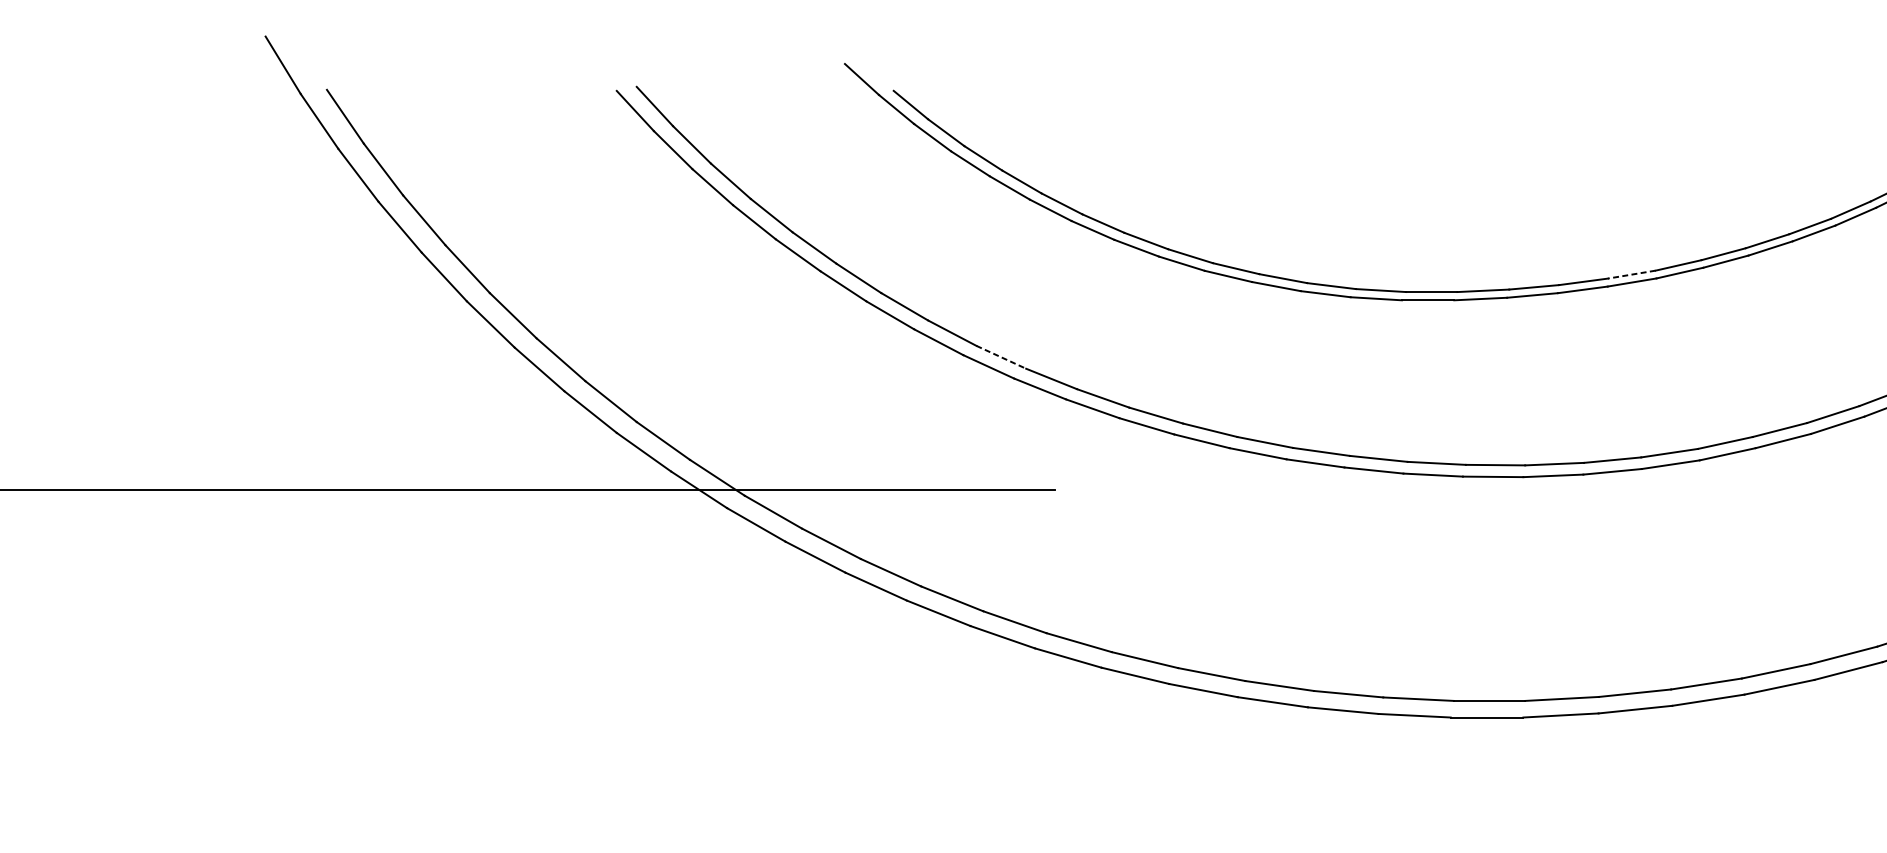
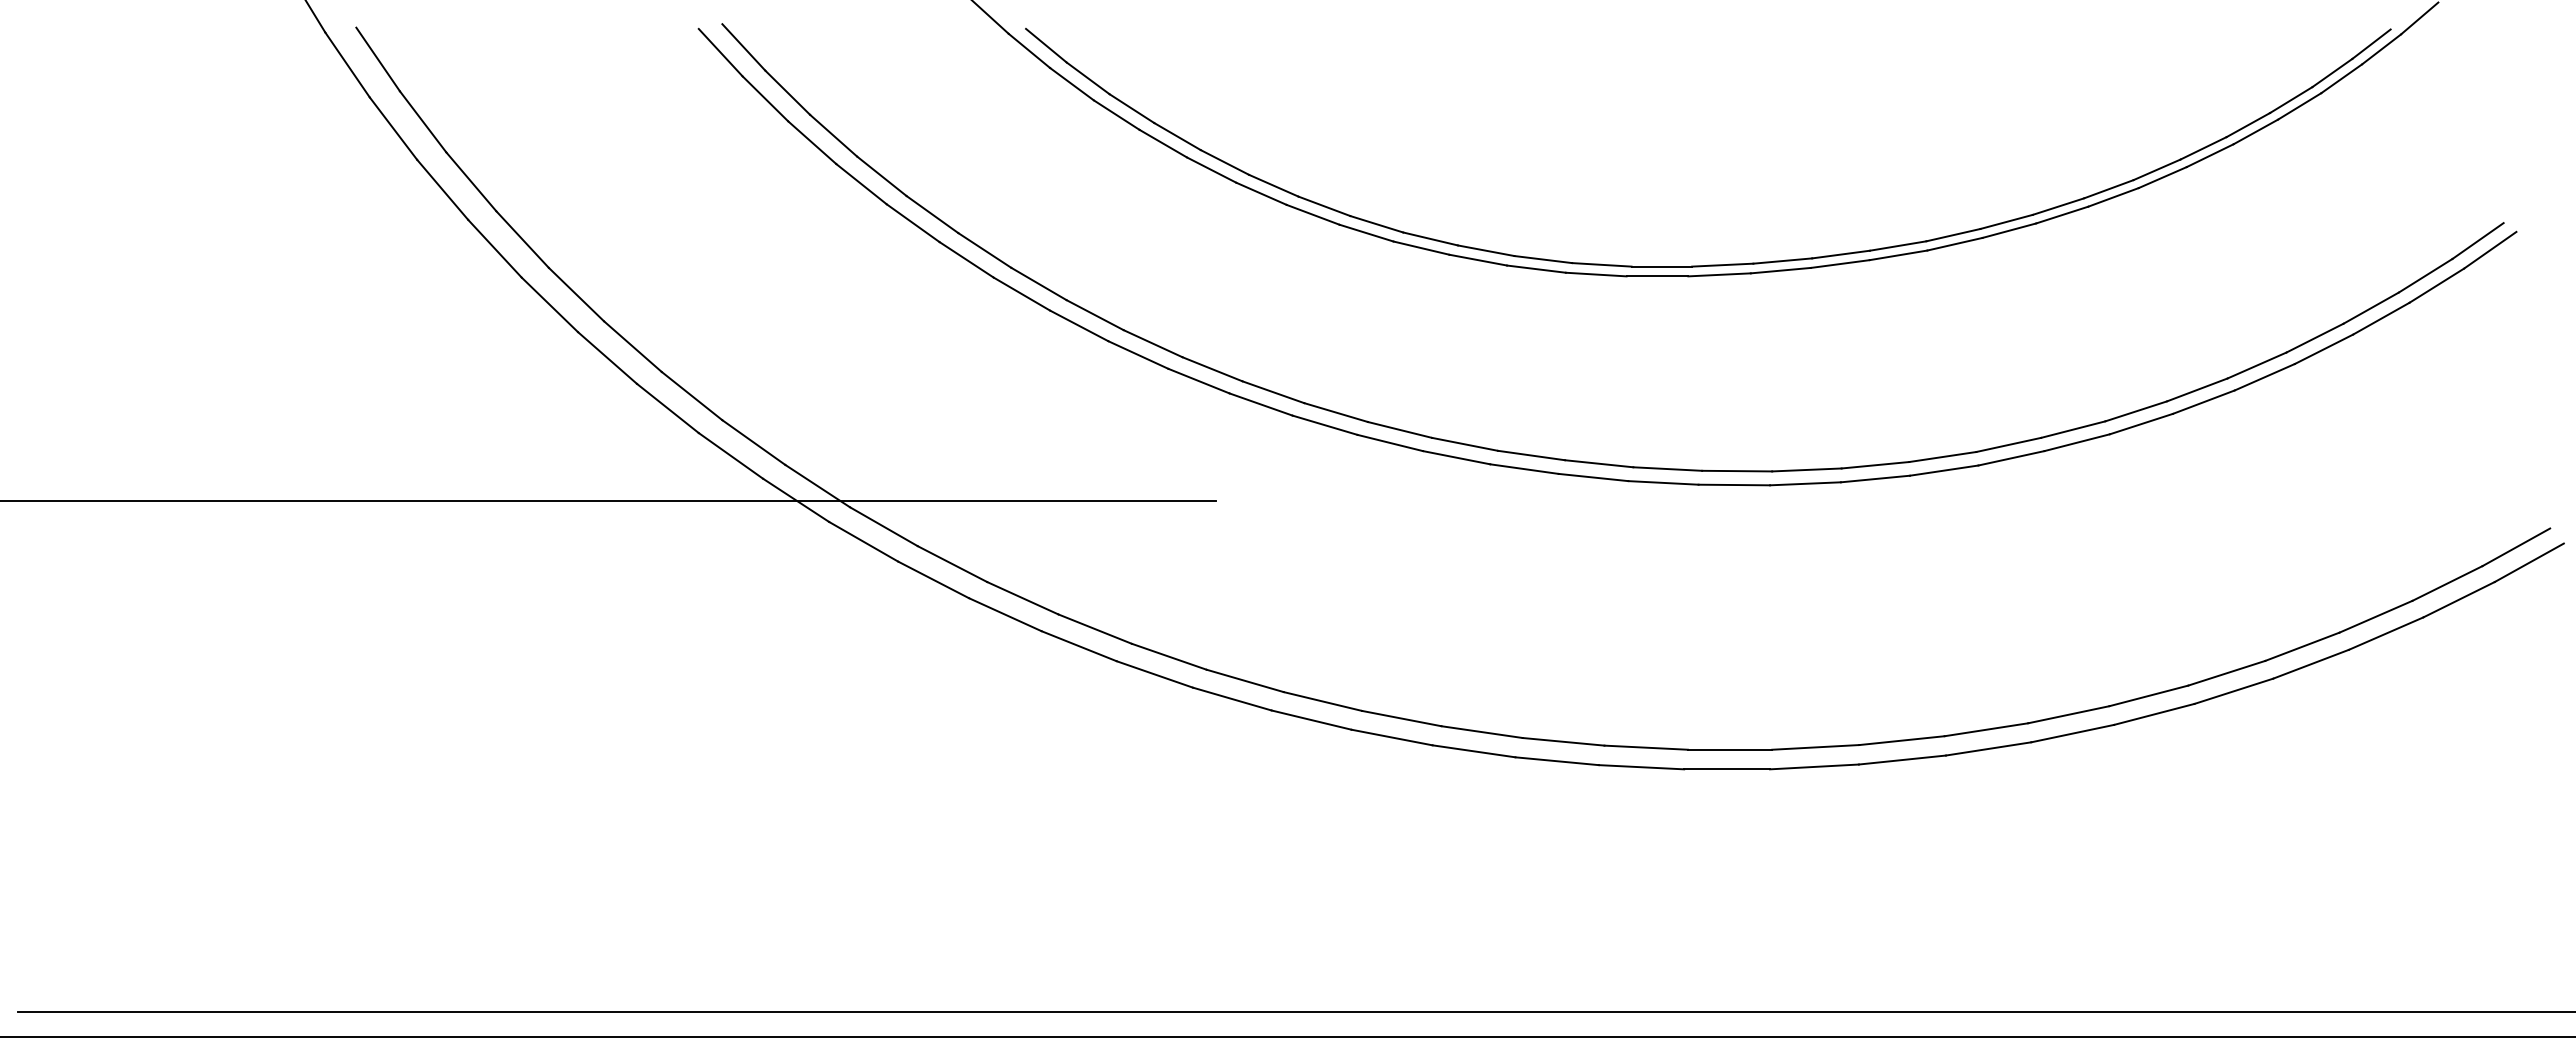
line: (1632, 275) -> (1898, 246), dashed -> solid
line: (1001, 357) -> (1153, 343), dashed -> solid

